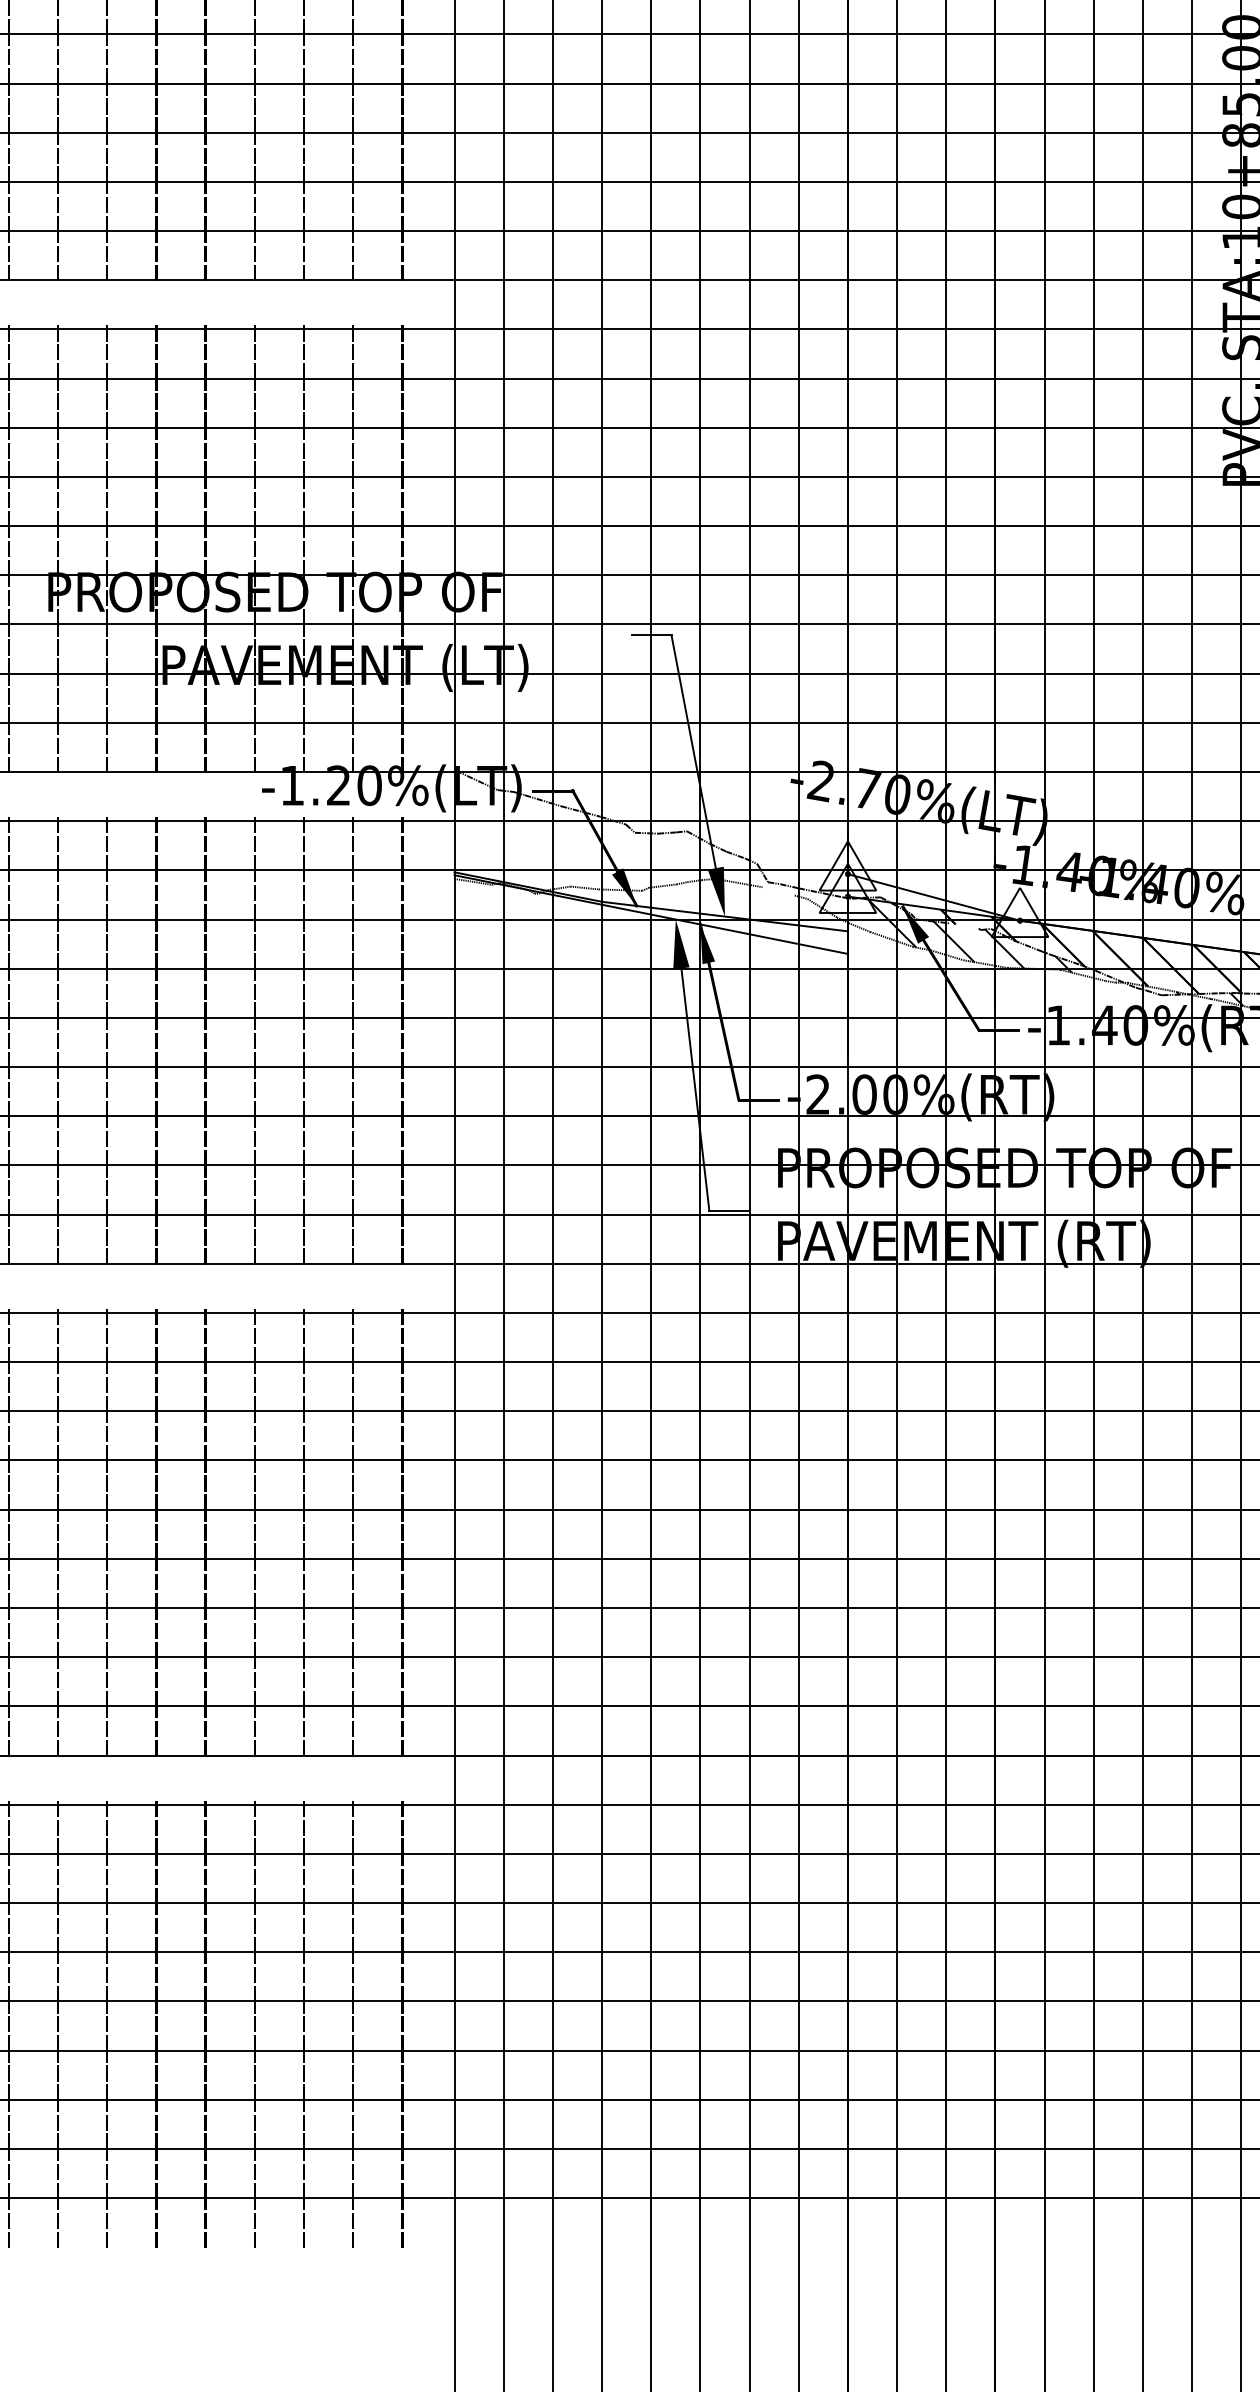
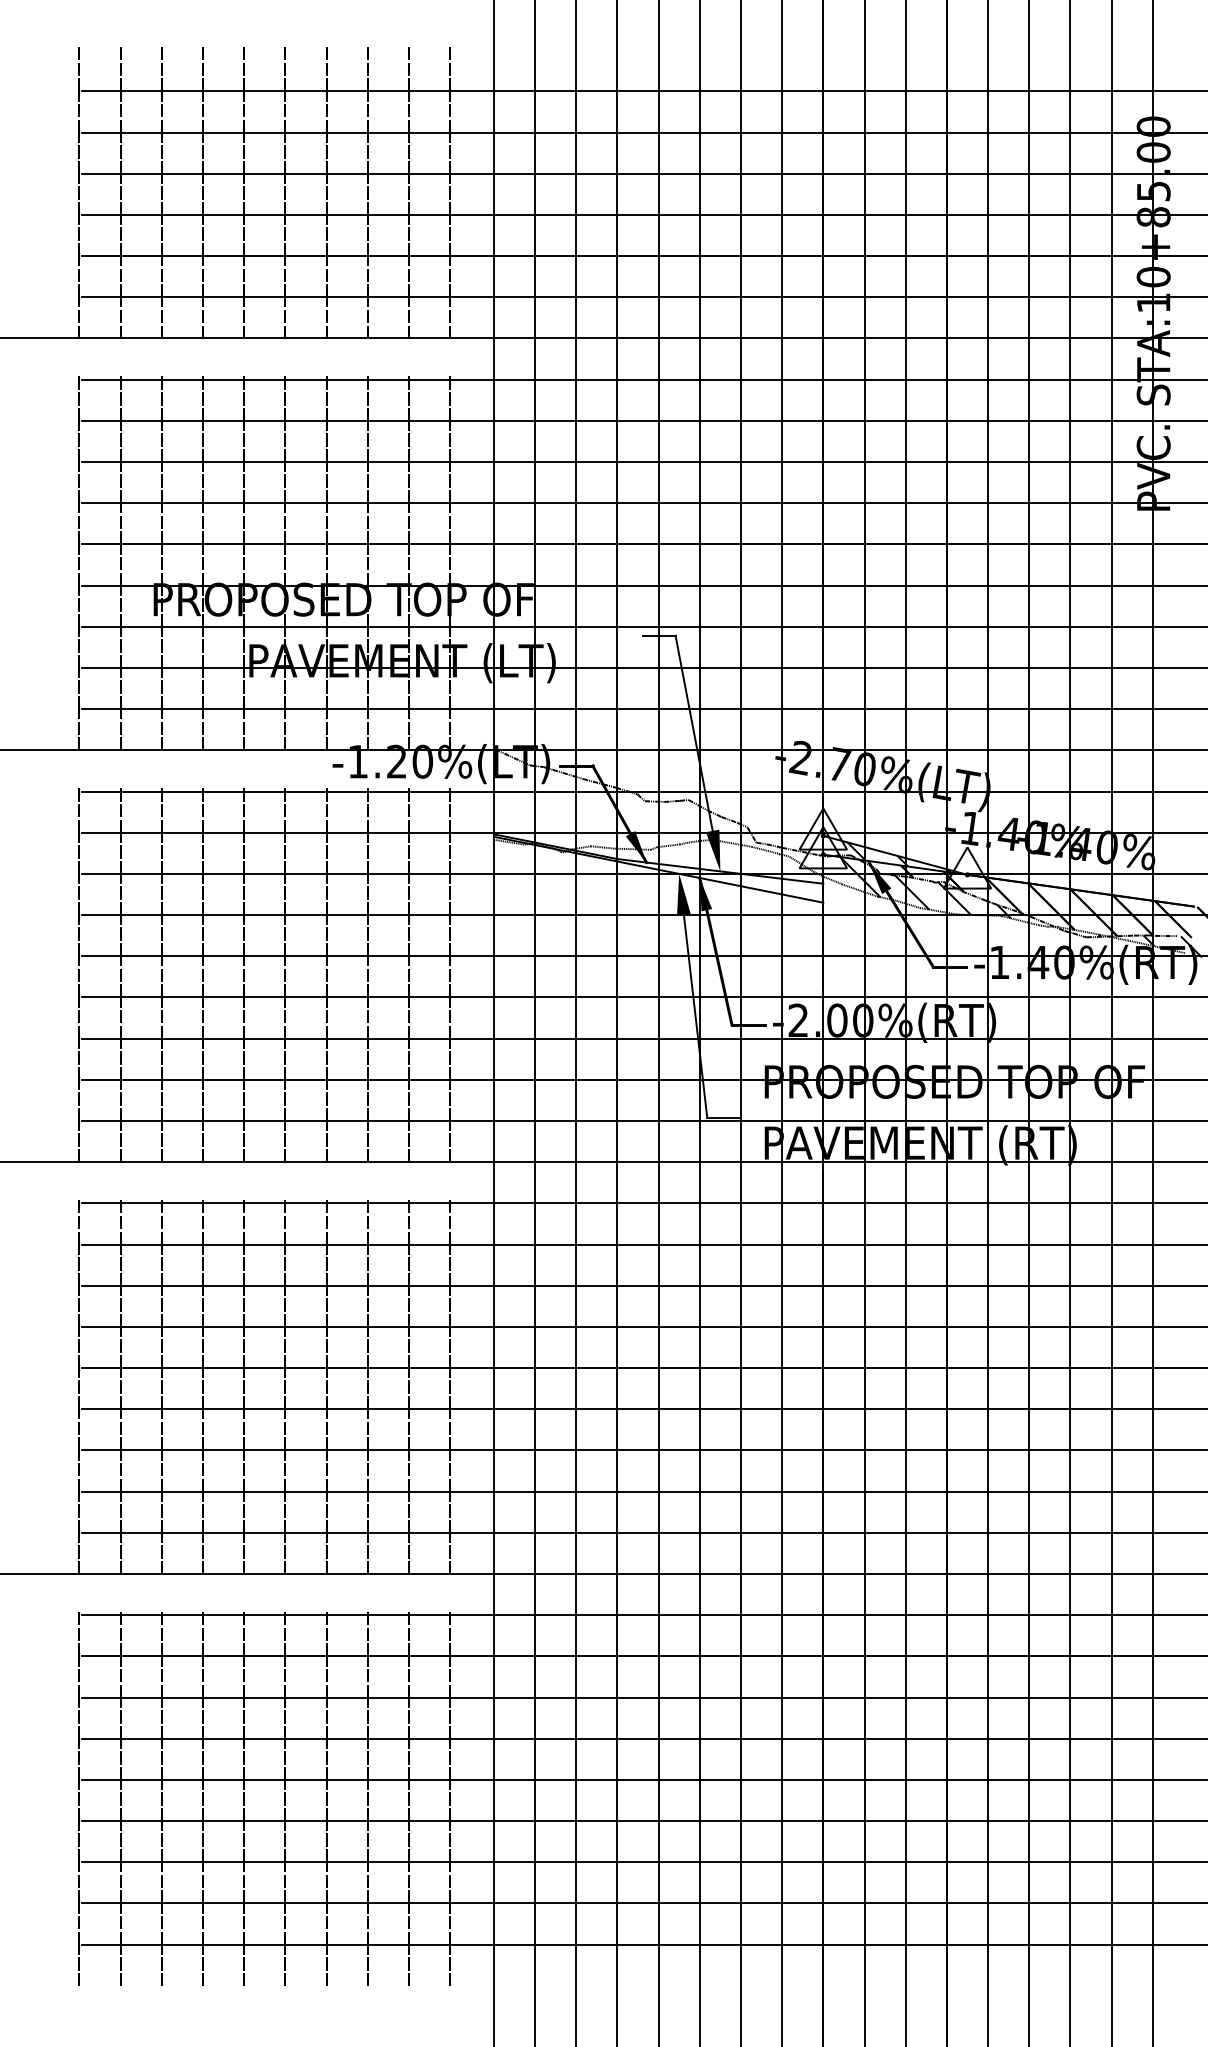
line: (777, 890) -> (764, 849), added
hatch: (923, 899) -> (886, 857), added
line: (963, 926) -> (920, 879), added

